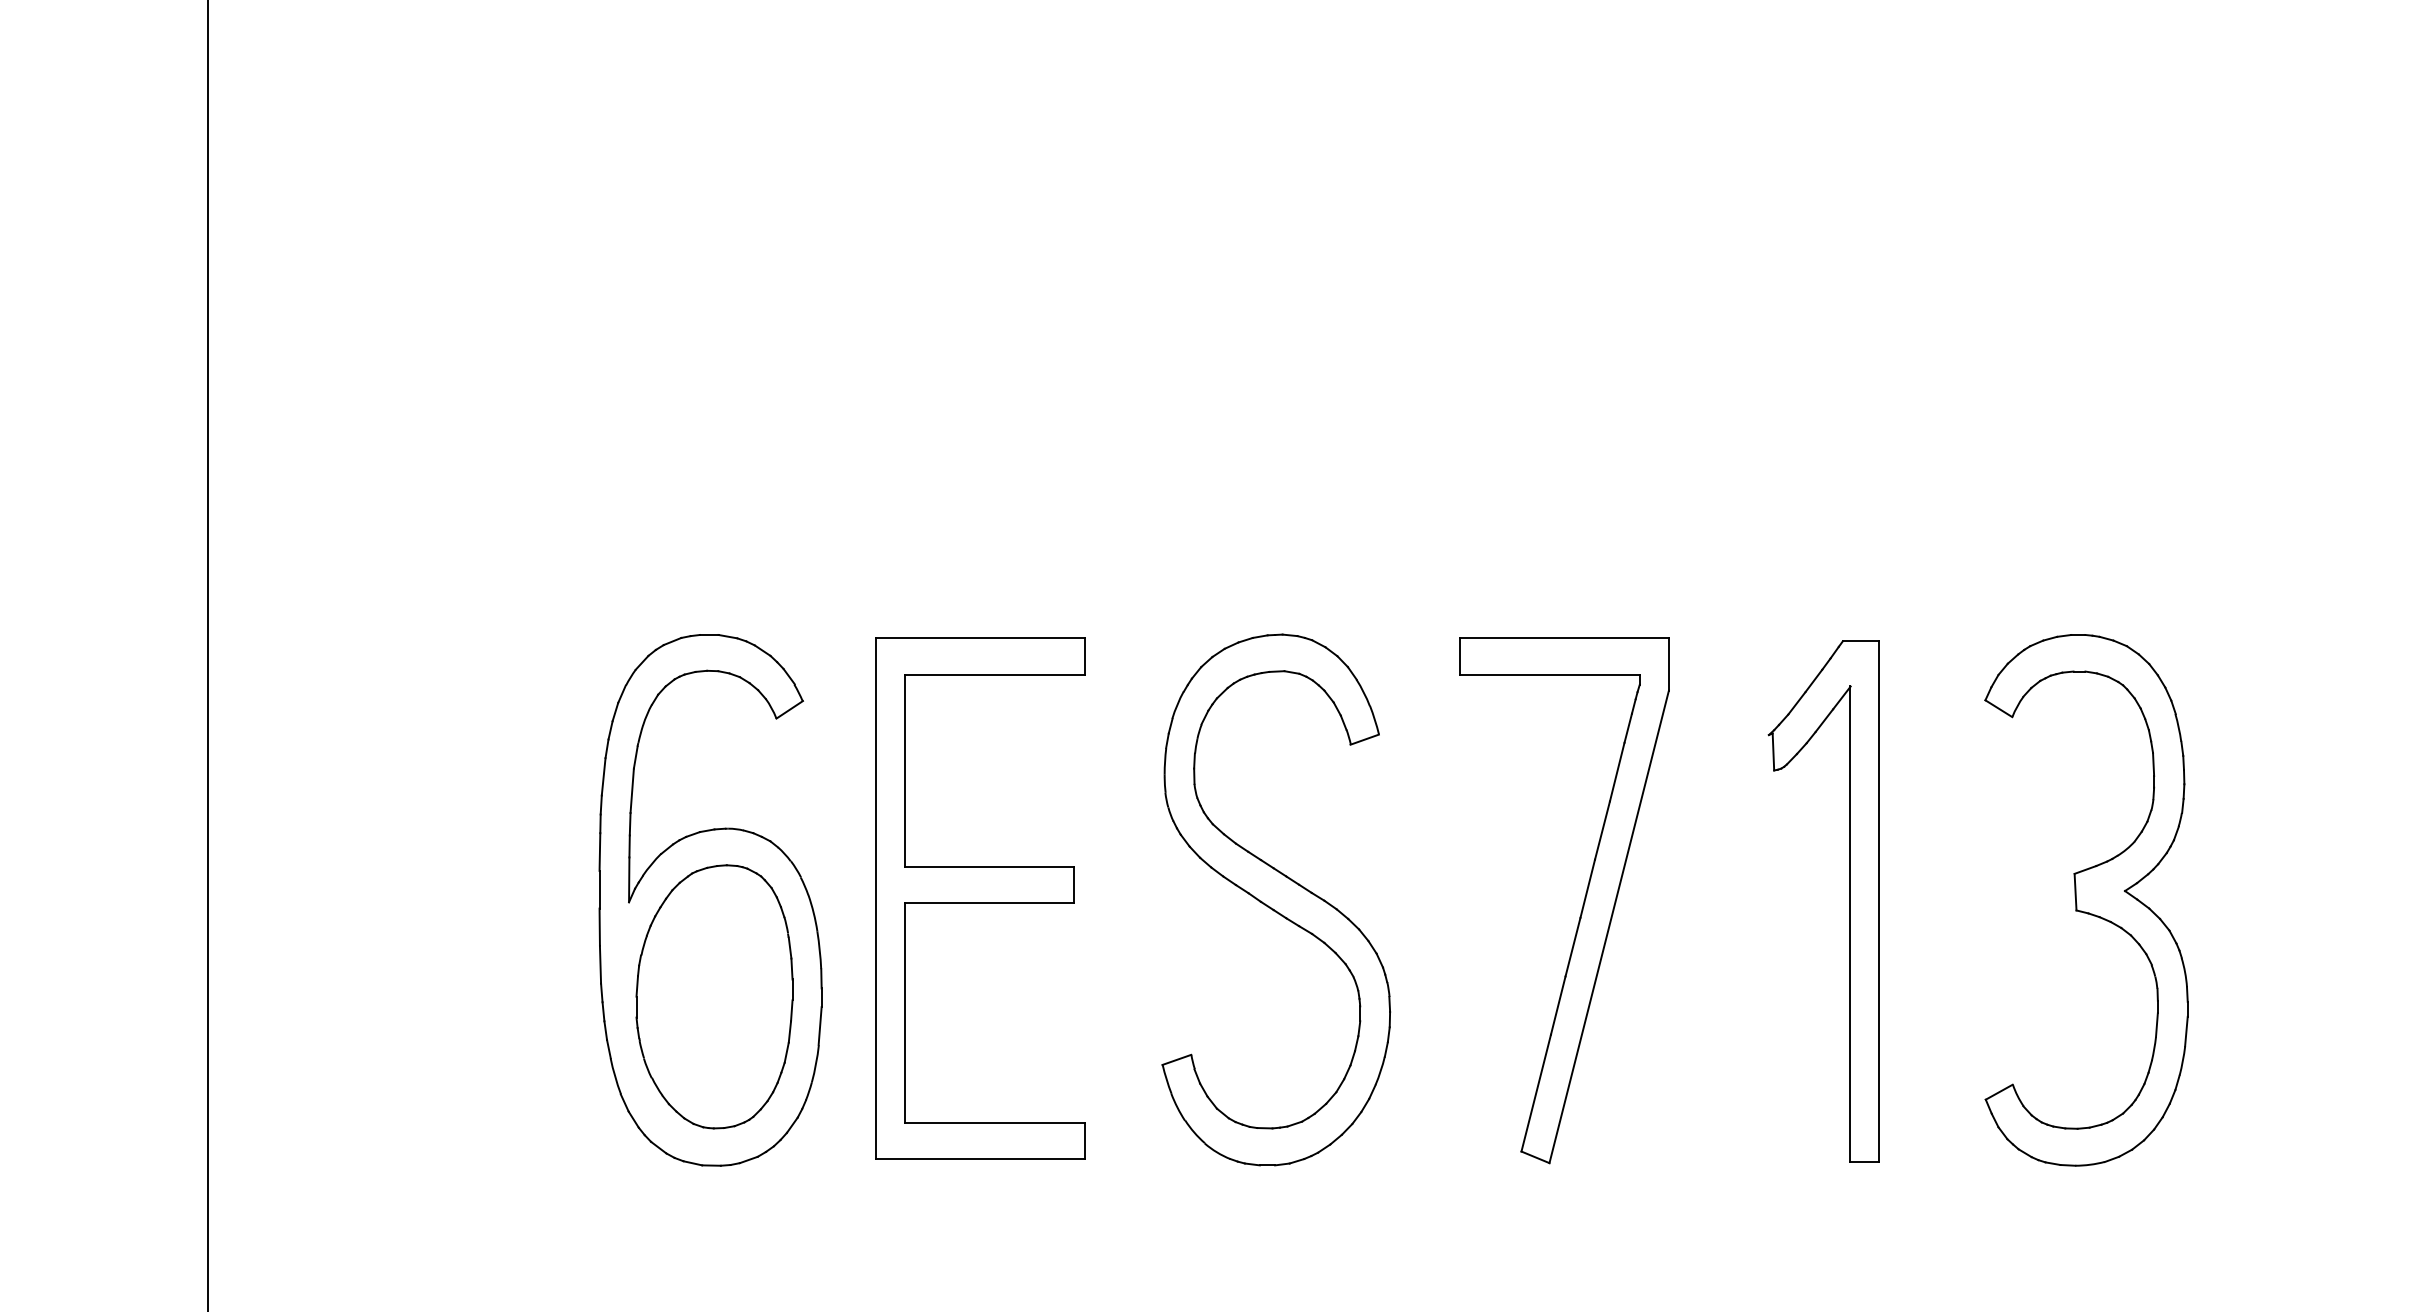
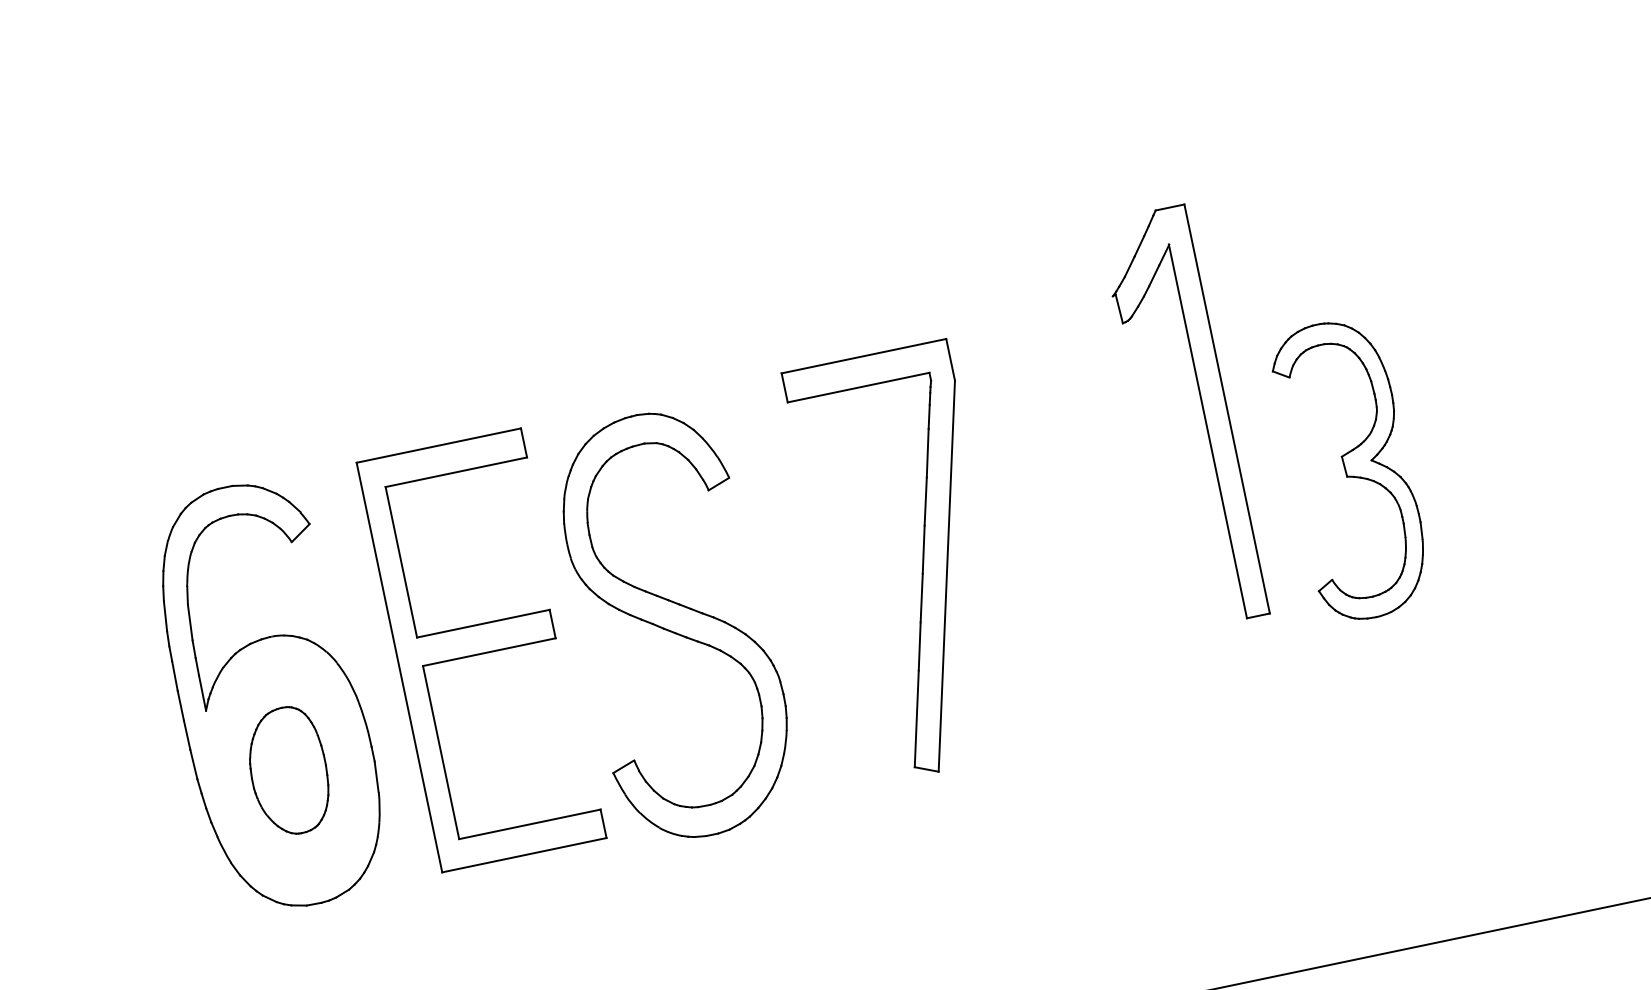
part: (1276, 899) -> (675, 624), moved
part: (2086, 900) -> (1351, 470), size x0.7
part: (1849, 901) -> (1203, 413), moved
part: (1582, 904) -> (922, 562), moved
part: (714, 996) -> (288, 770), size x0.6

